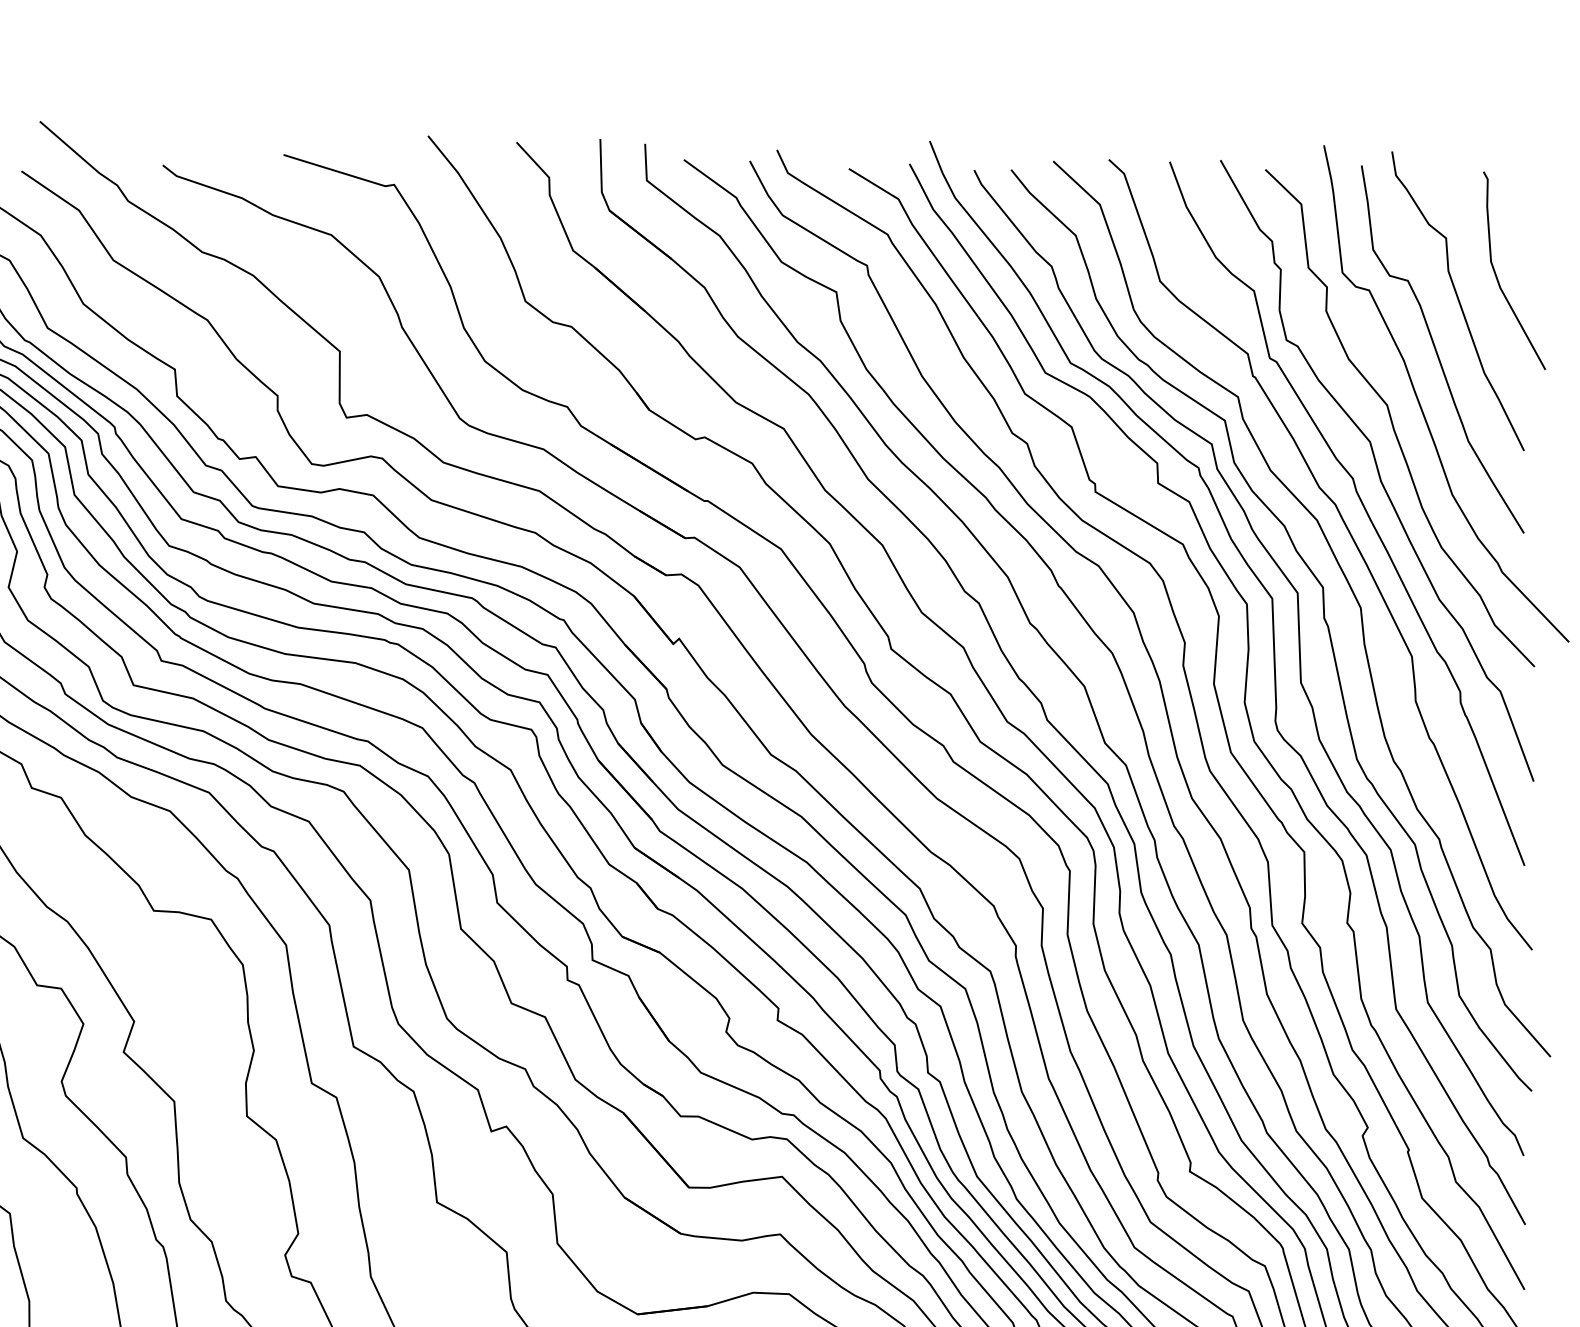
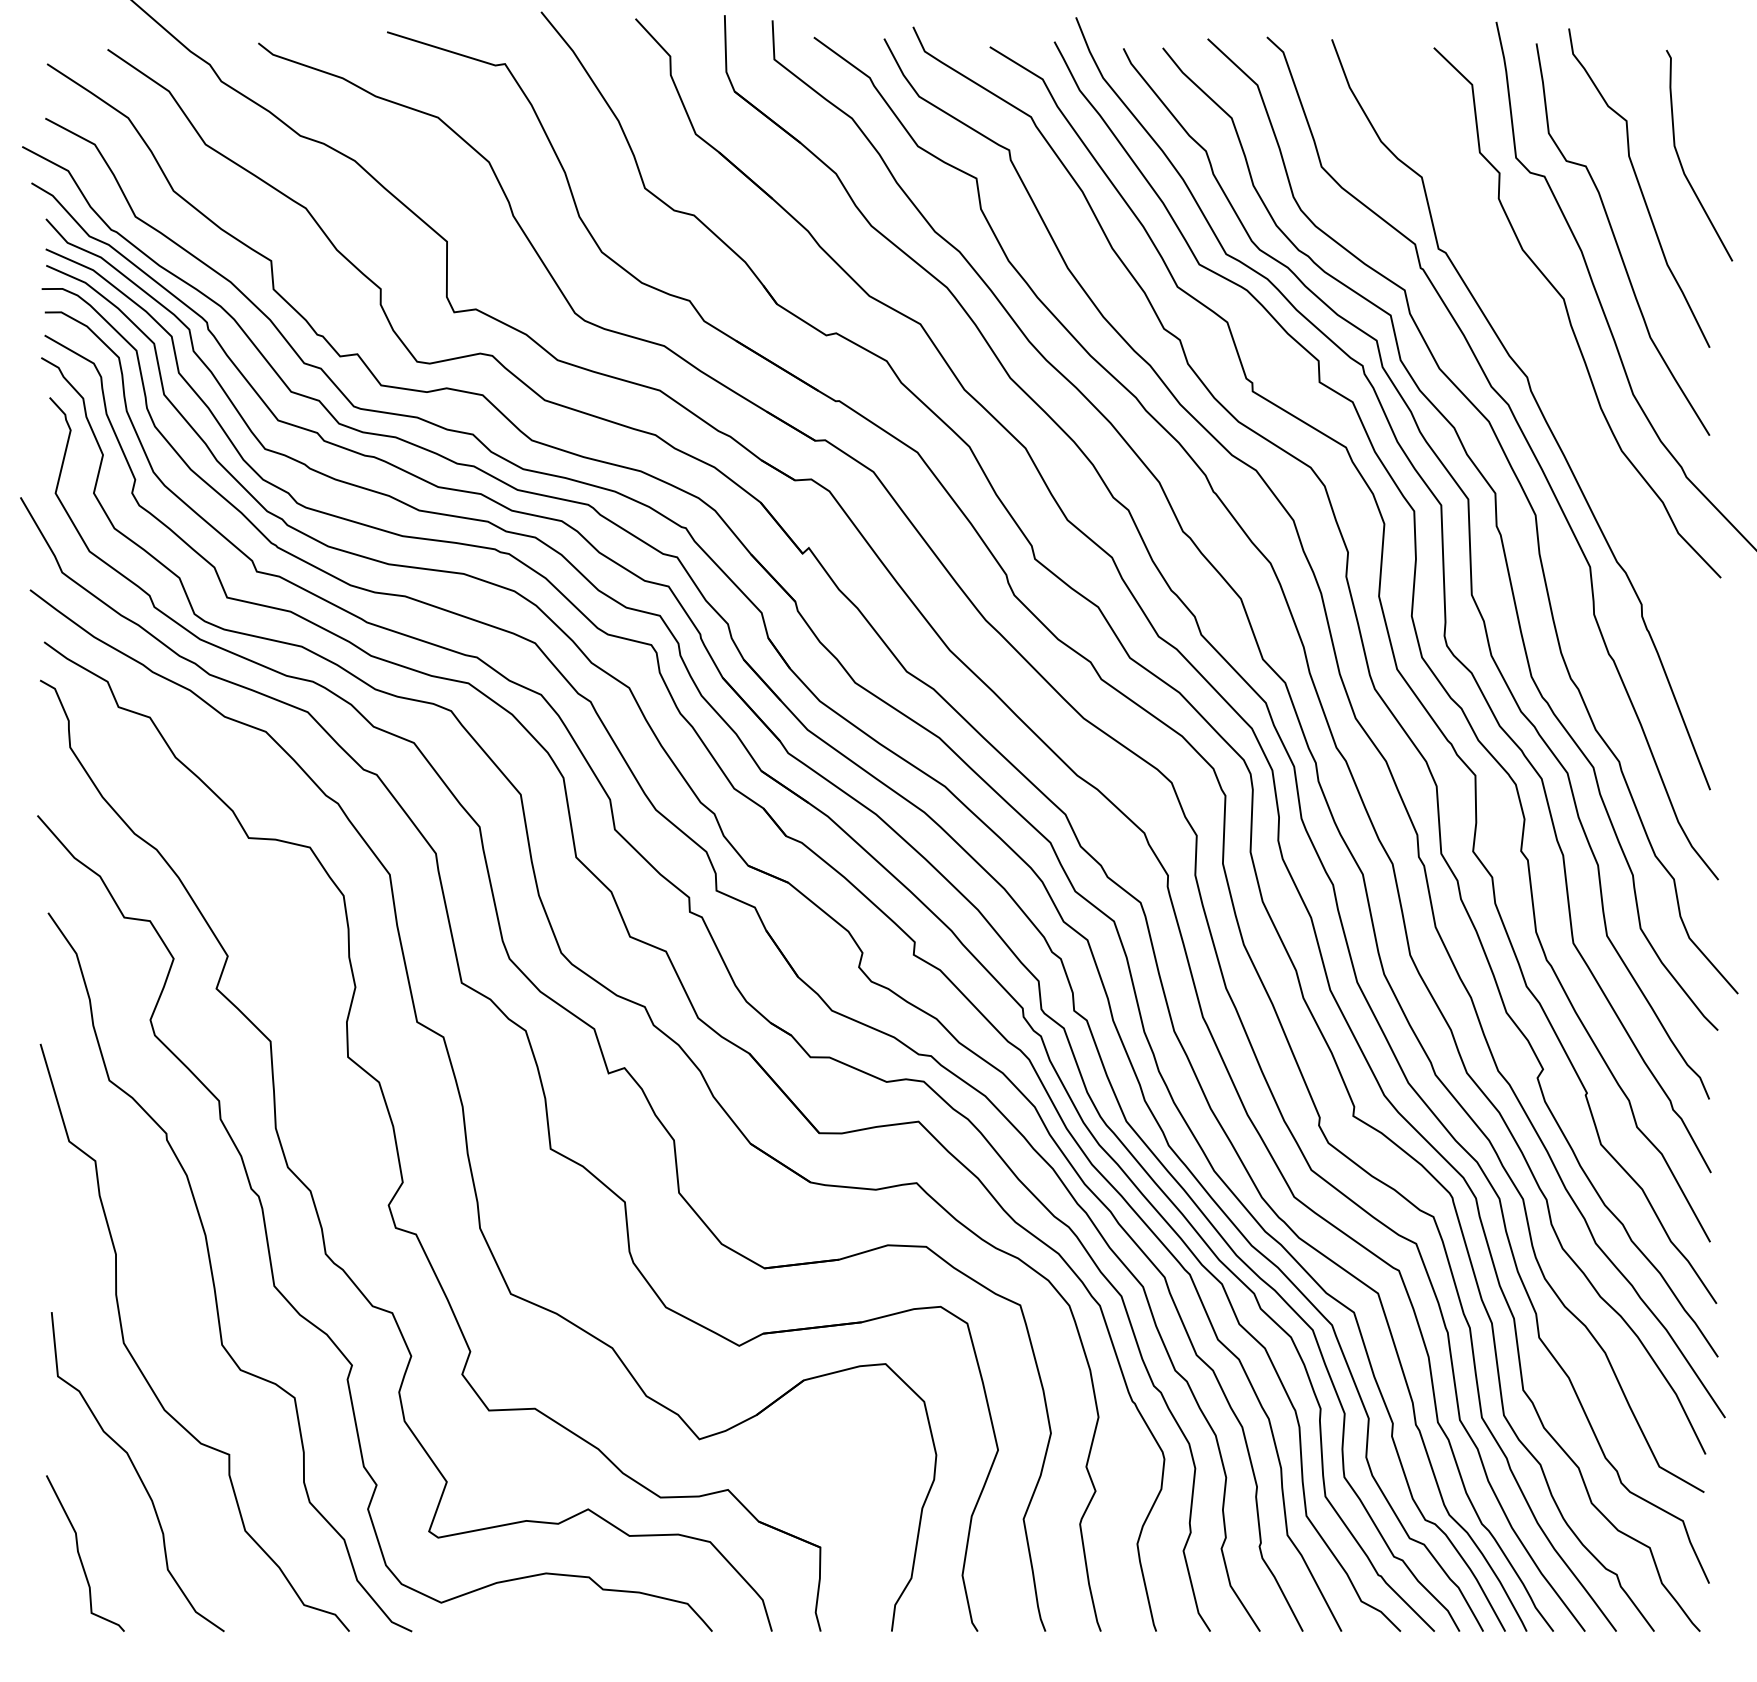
curve: (1376, 469) -> (1552, 367), removed

